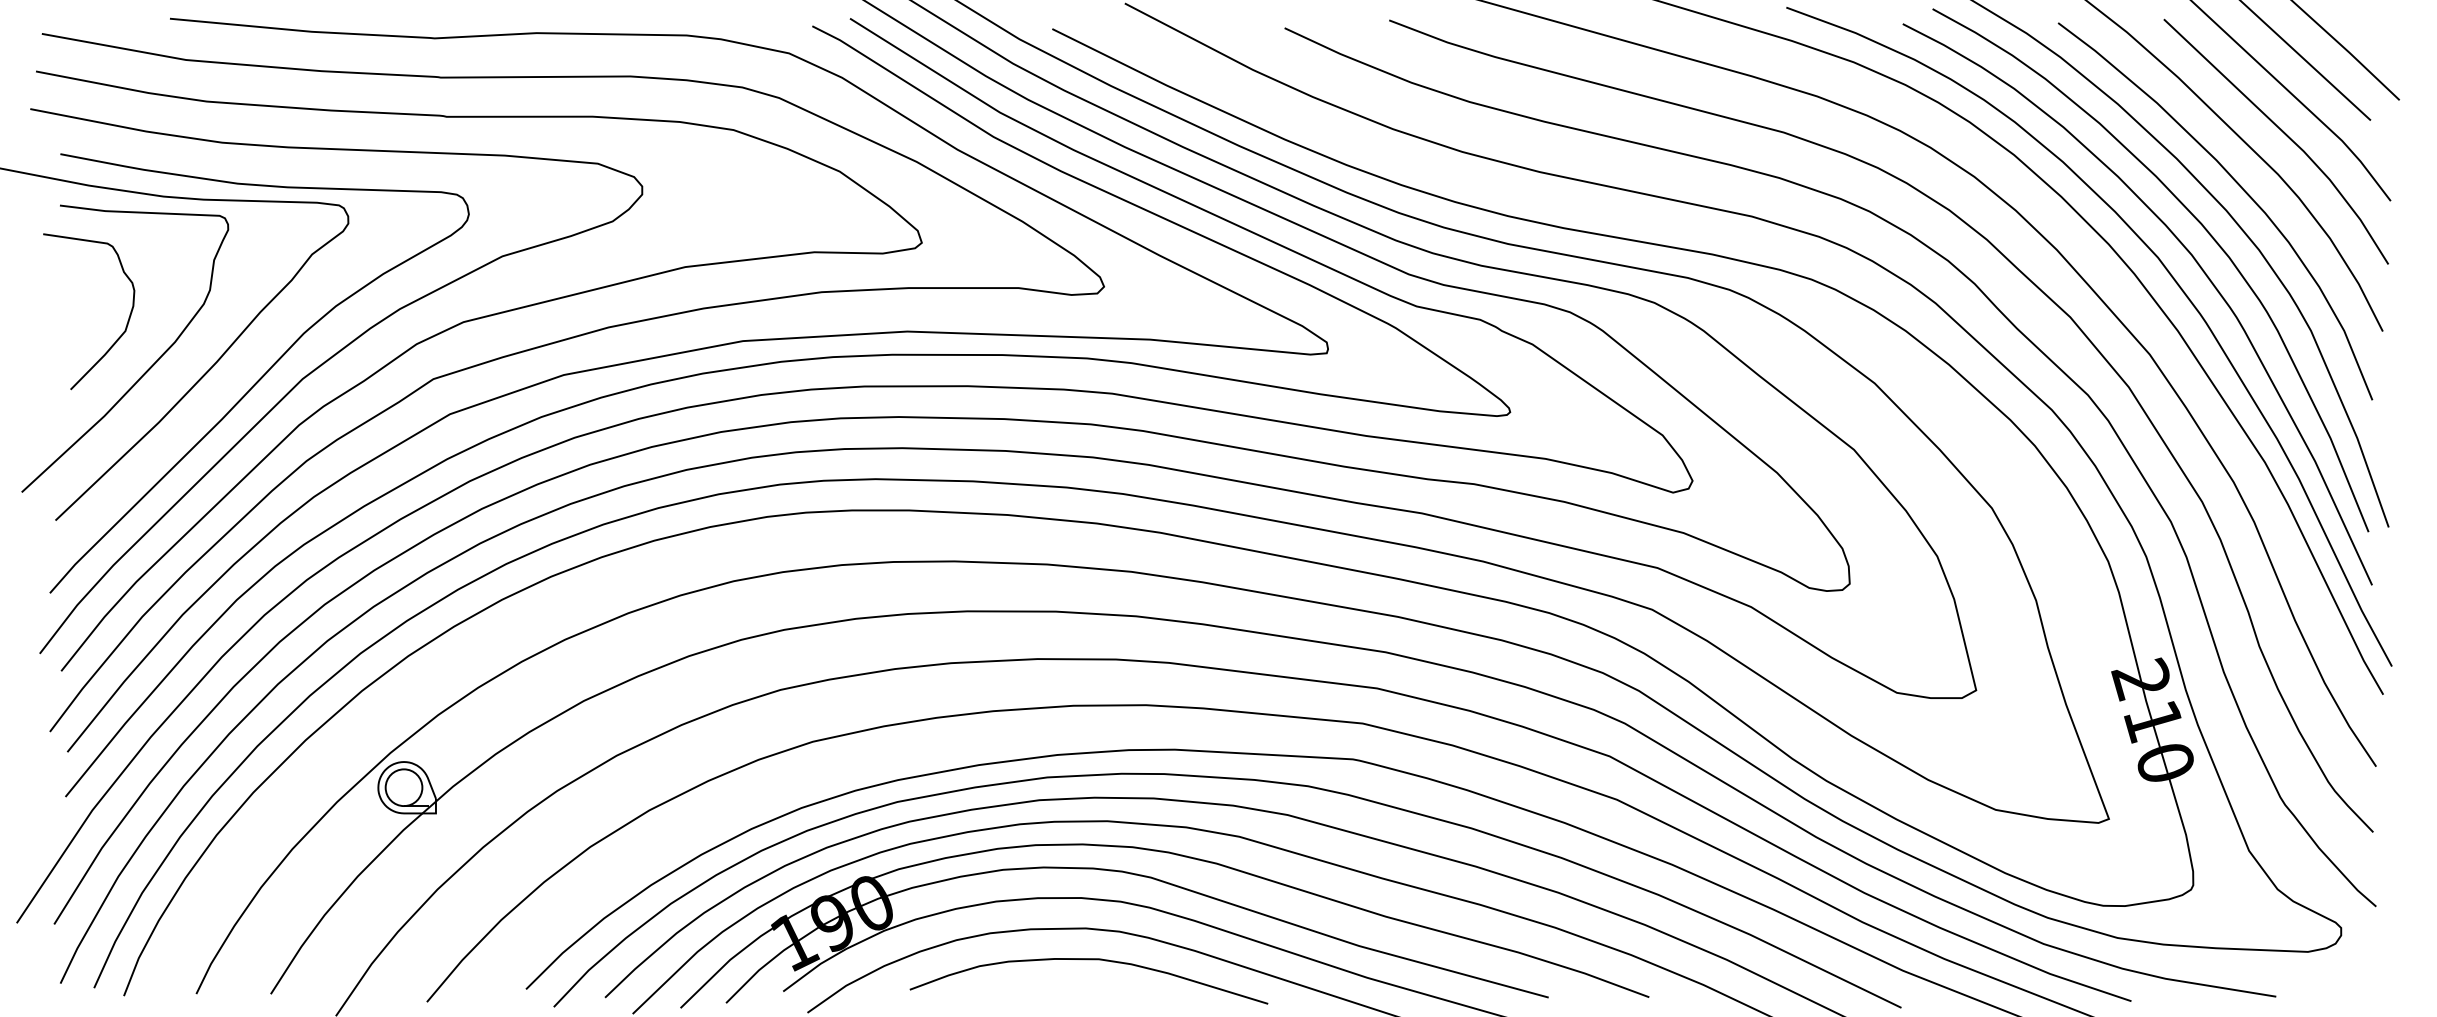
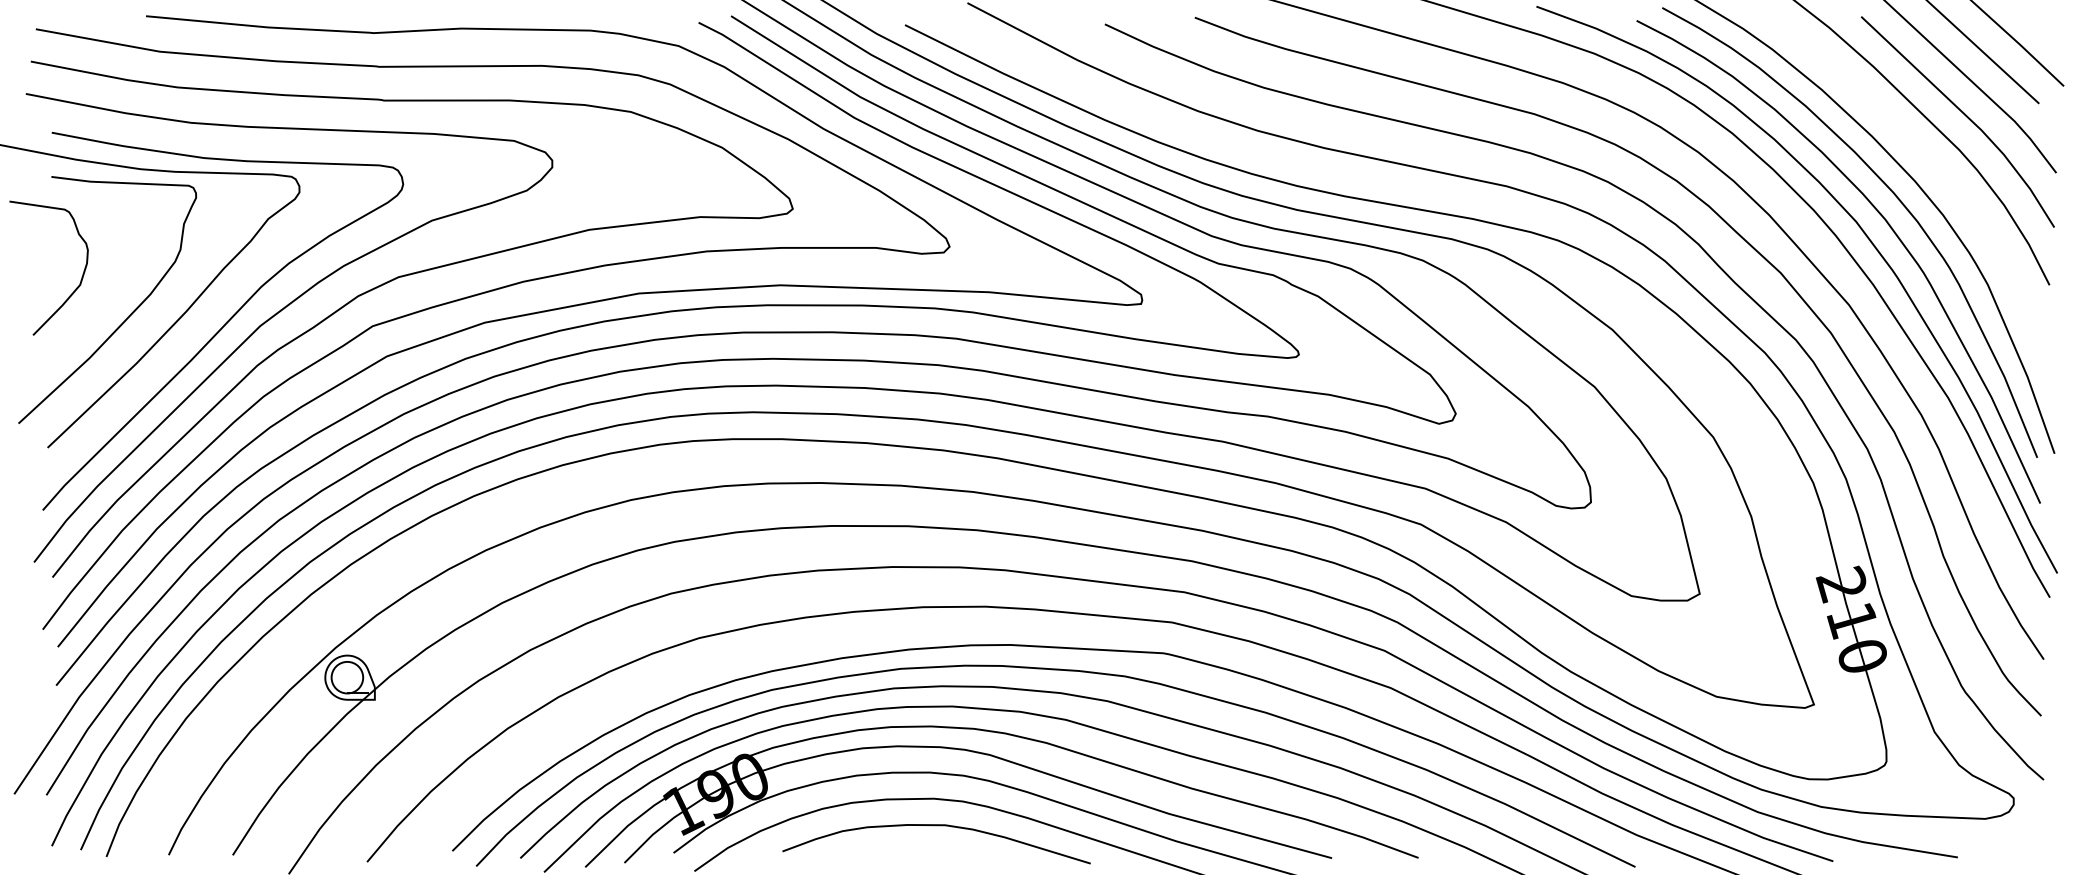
curve: (2243, 191) -> (1929, 164), removed
curve: (126, 323) -> (81, 278), moved

